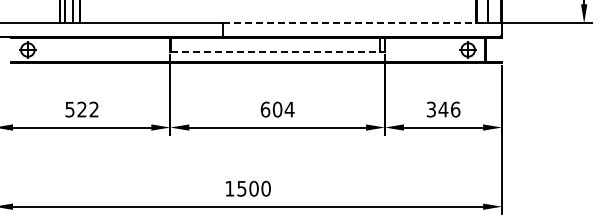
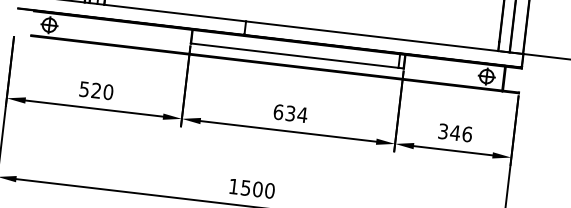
line: (362, 23) -> (384, 37), dashed -> solid
line: (275, 51) -> (295, 55), dashed -> solid
text: (93, 109) -> (107, 91), 522 -> 520
text: (277, 109) -> (290, 113), 604 -> 634

